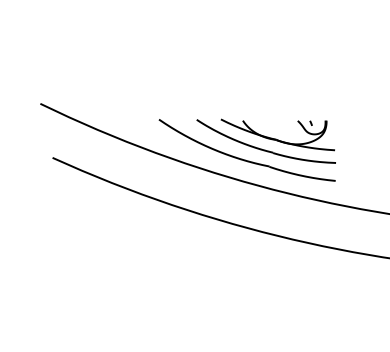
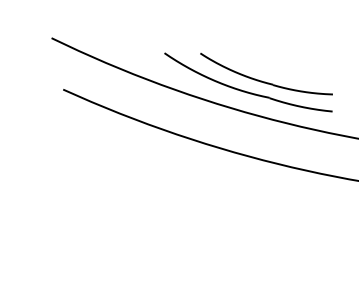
part: (277, 134) -> (277, 67), removed

